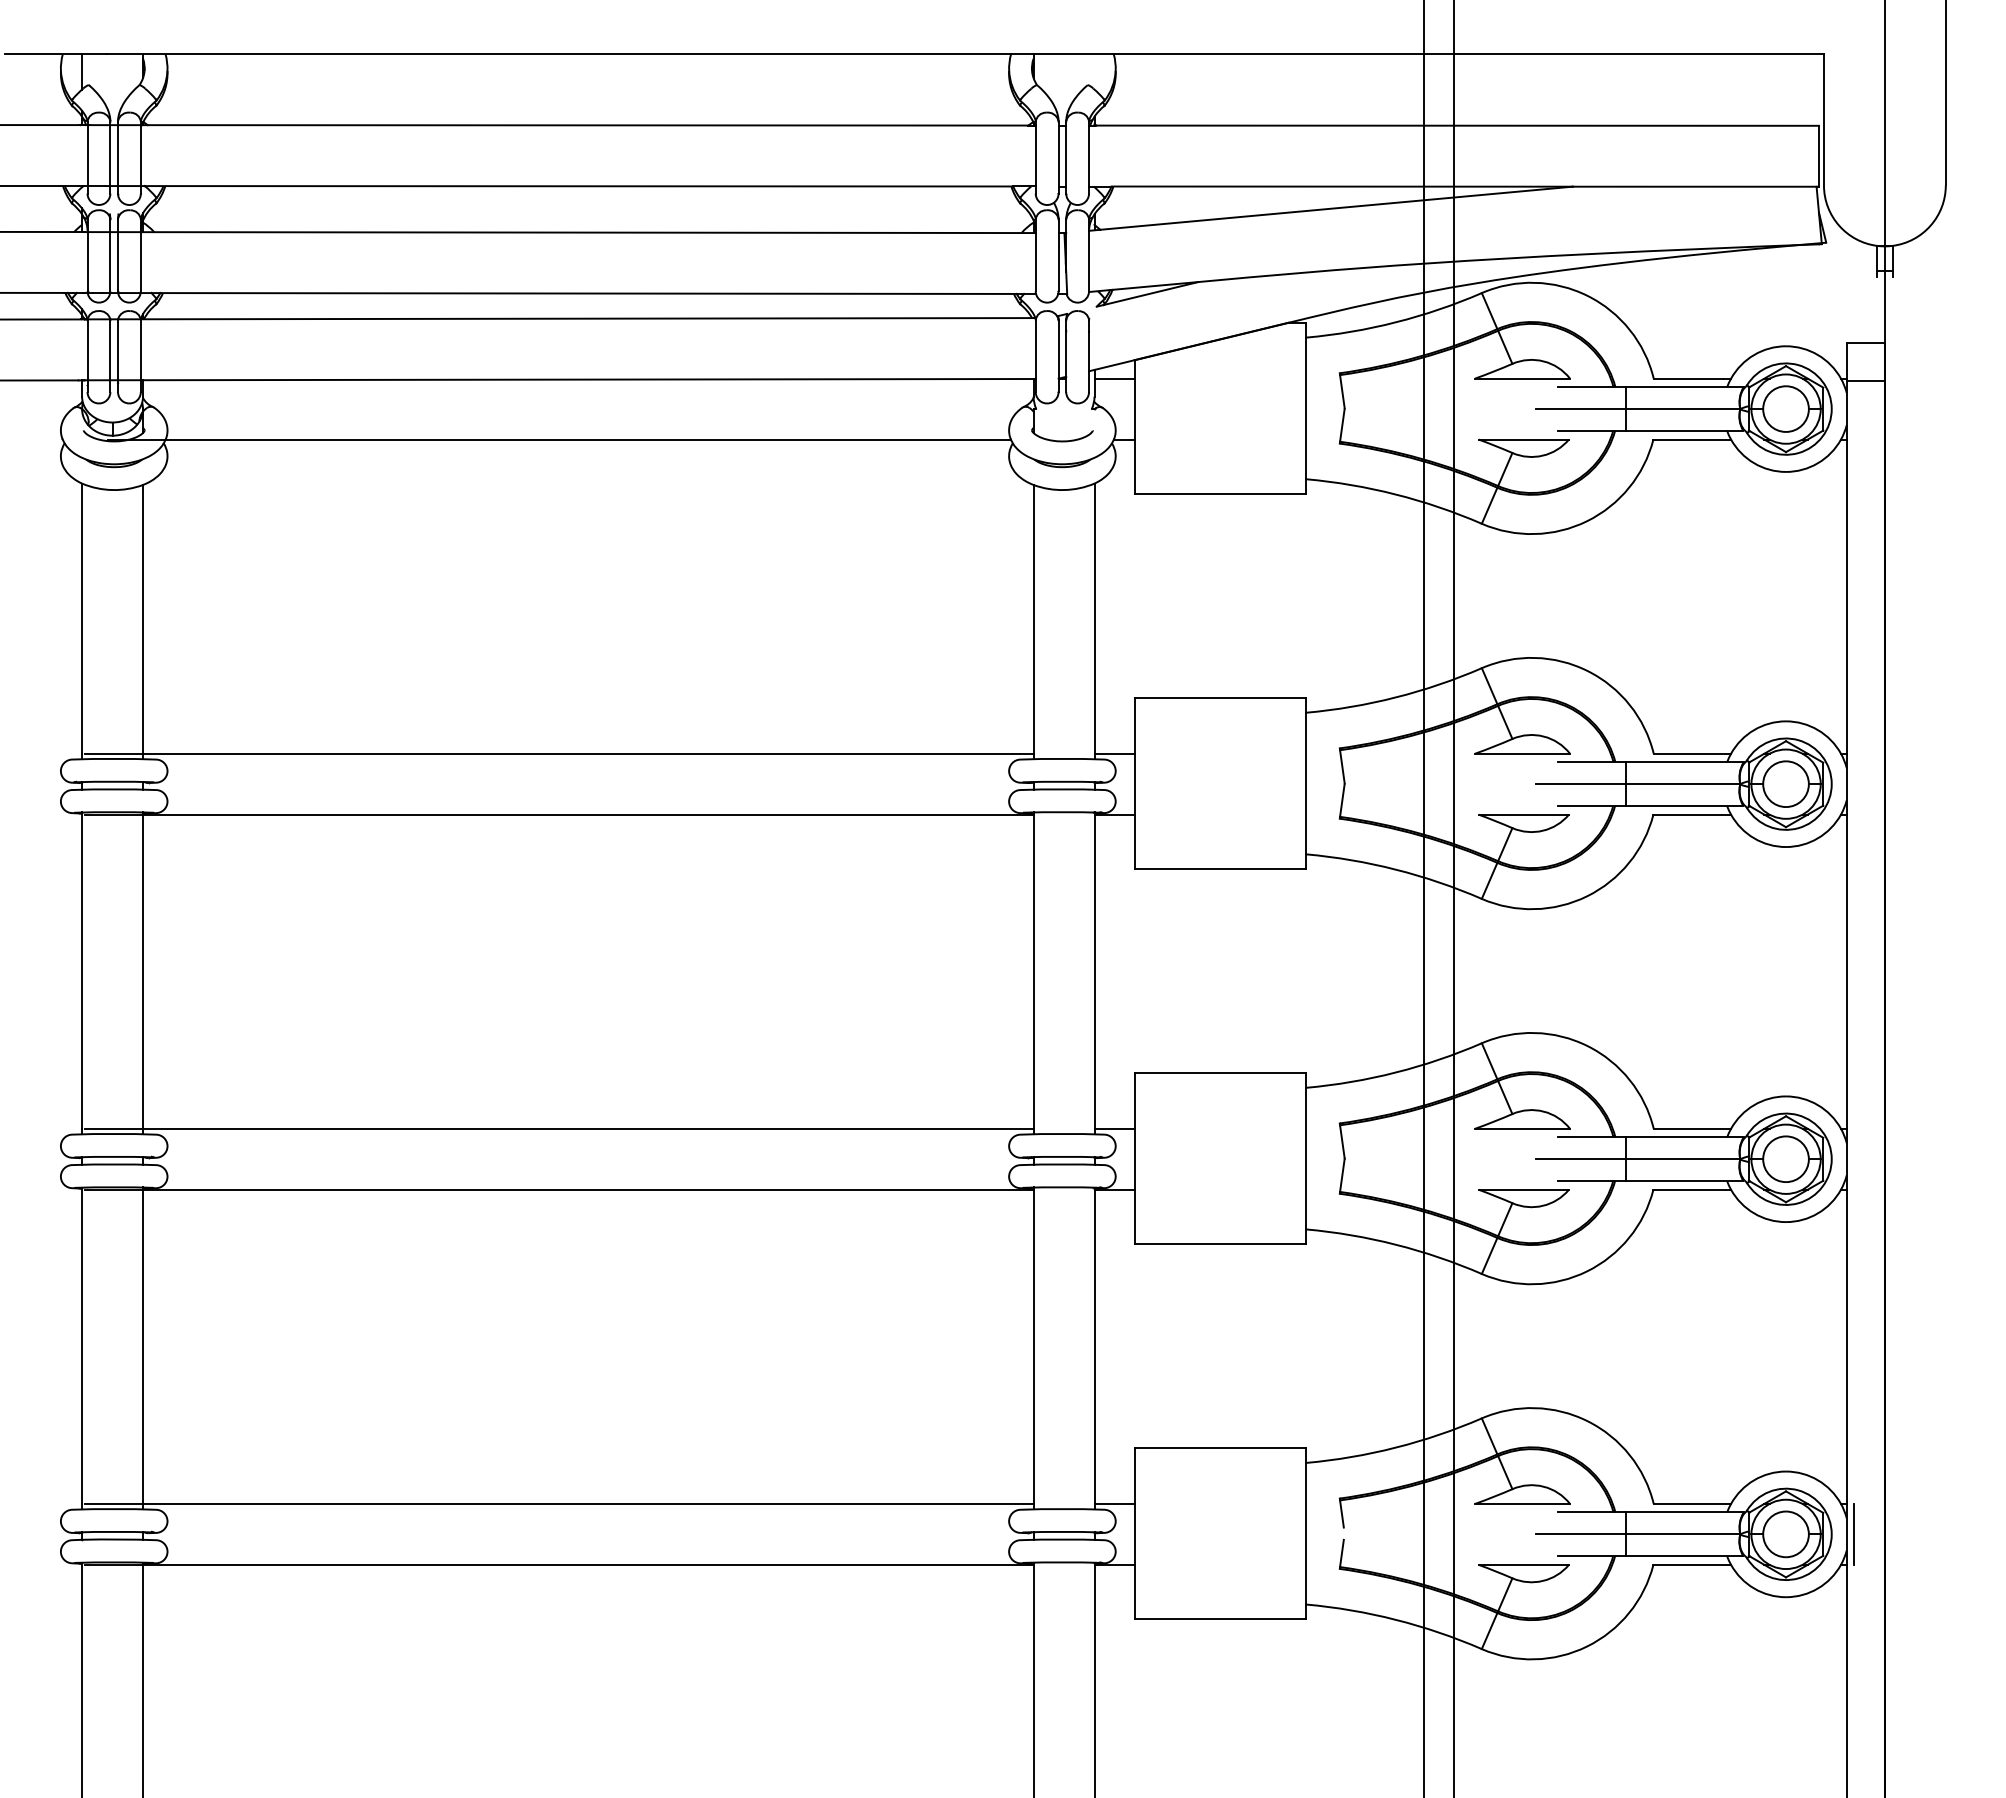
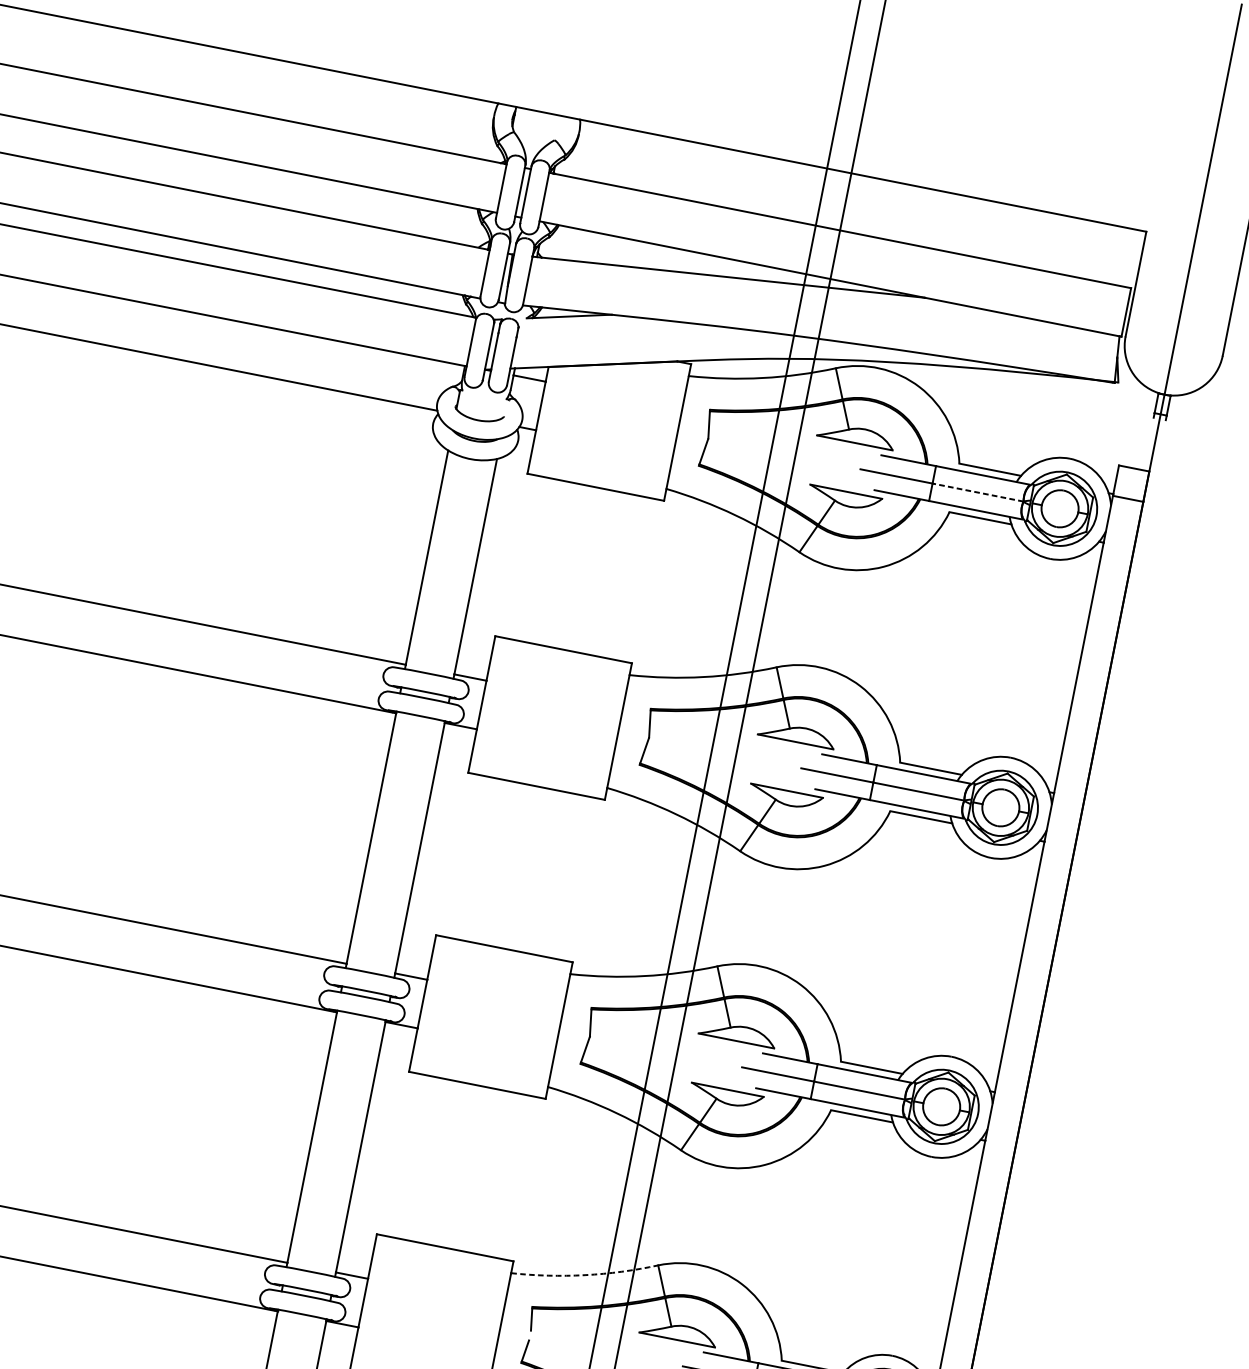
line: (1682, 409) -> (977, 492), solid -> dashed
arc: (1395, 1447) -> (584, 1274), solid -> dashed

